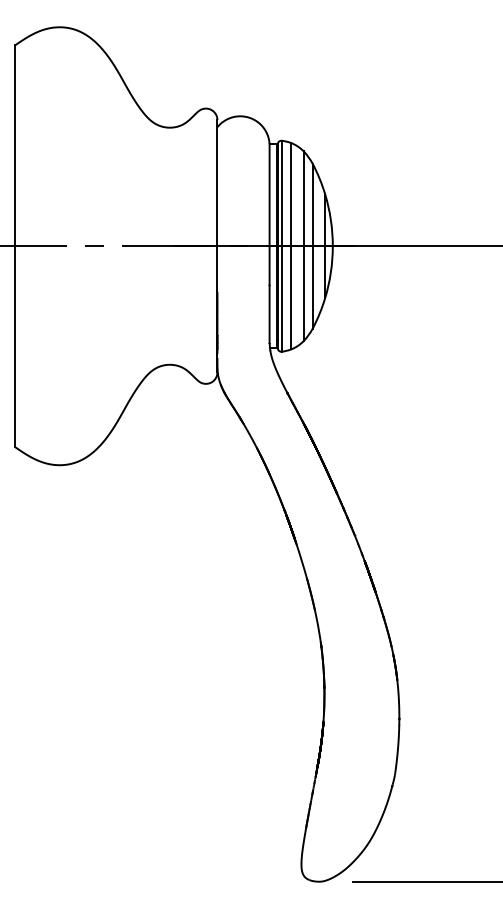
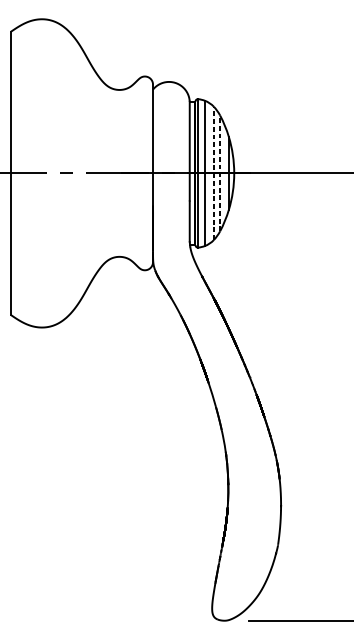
line: (312, 245) -> (219, 172), solid -> dashed
line: (303, 246) -> (213, 173), solid -> dashed

